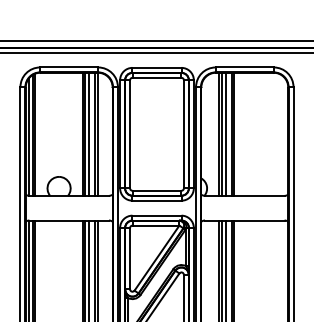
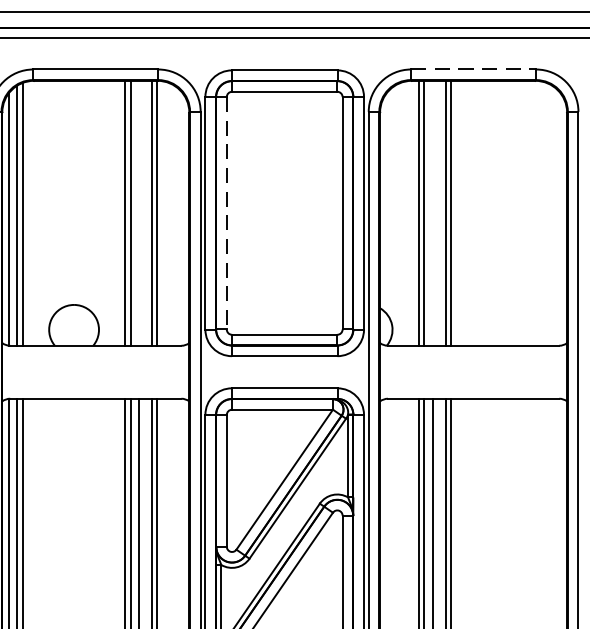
line: (245, 67) -> (475, 69), solid -> dashed
line: (89, 133) -> (139, 211), removed
line: (225, 133) -> (432, 211), removed
line: (130, 134) -> (227, 213), solid -> dashed

